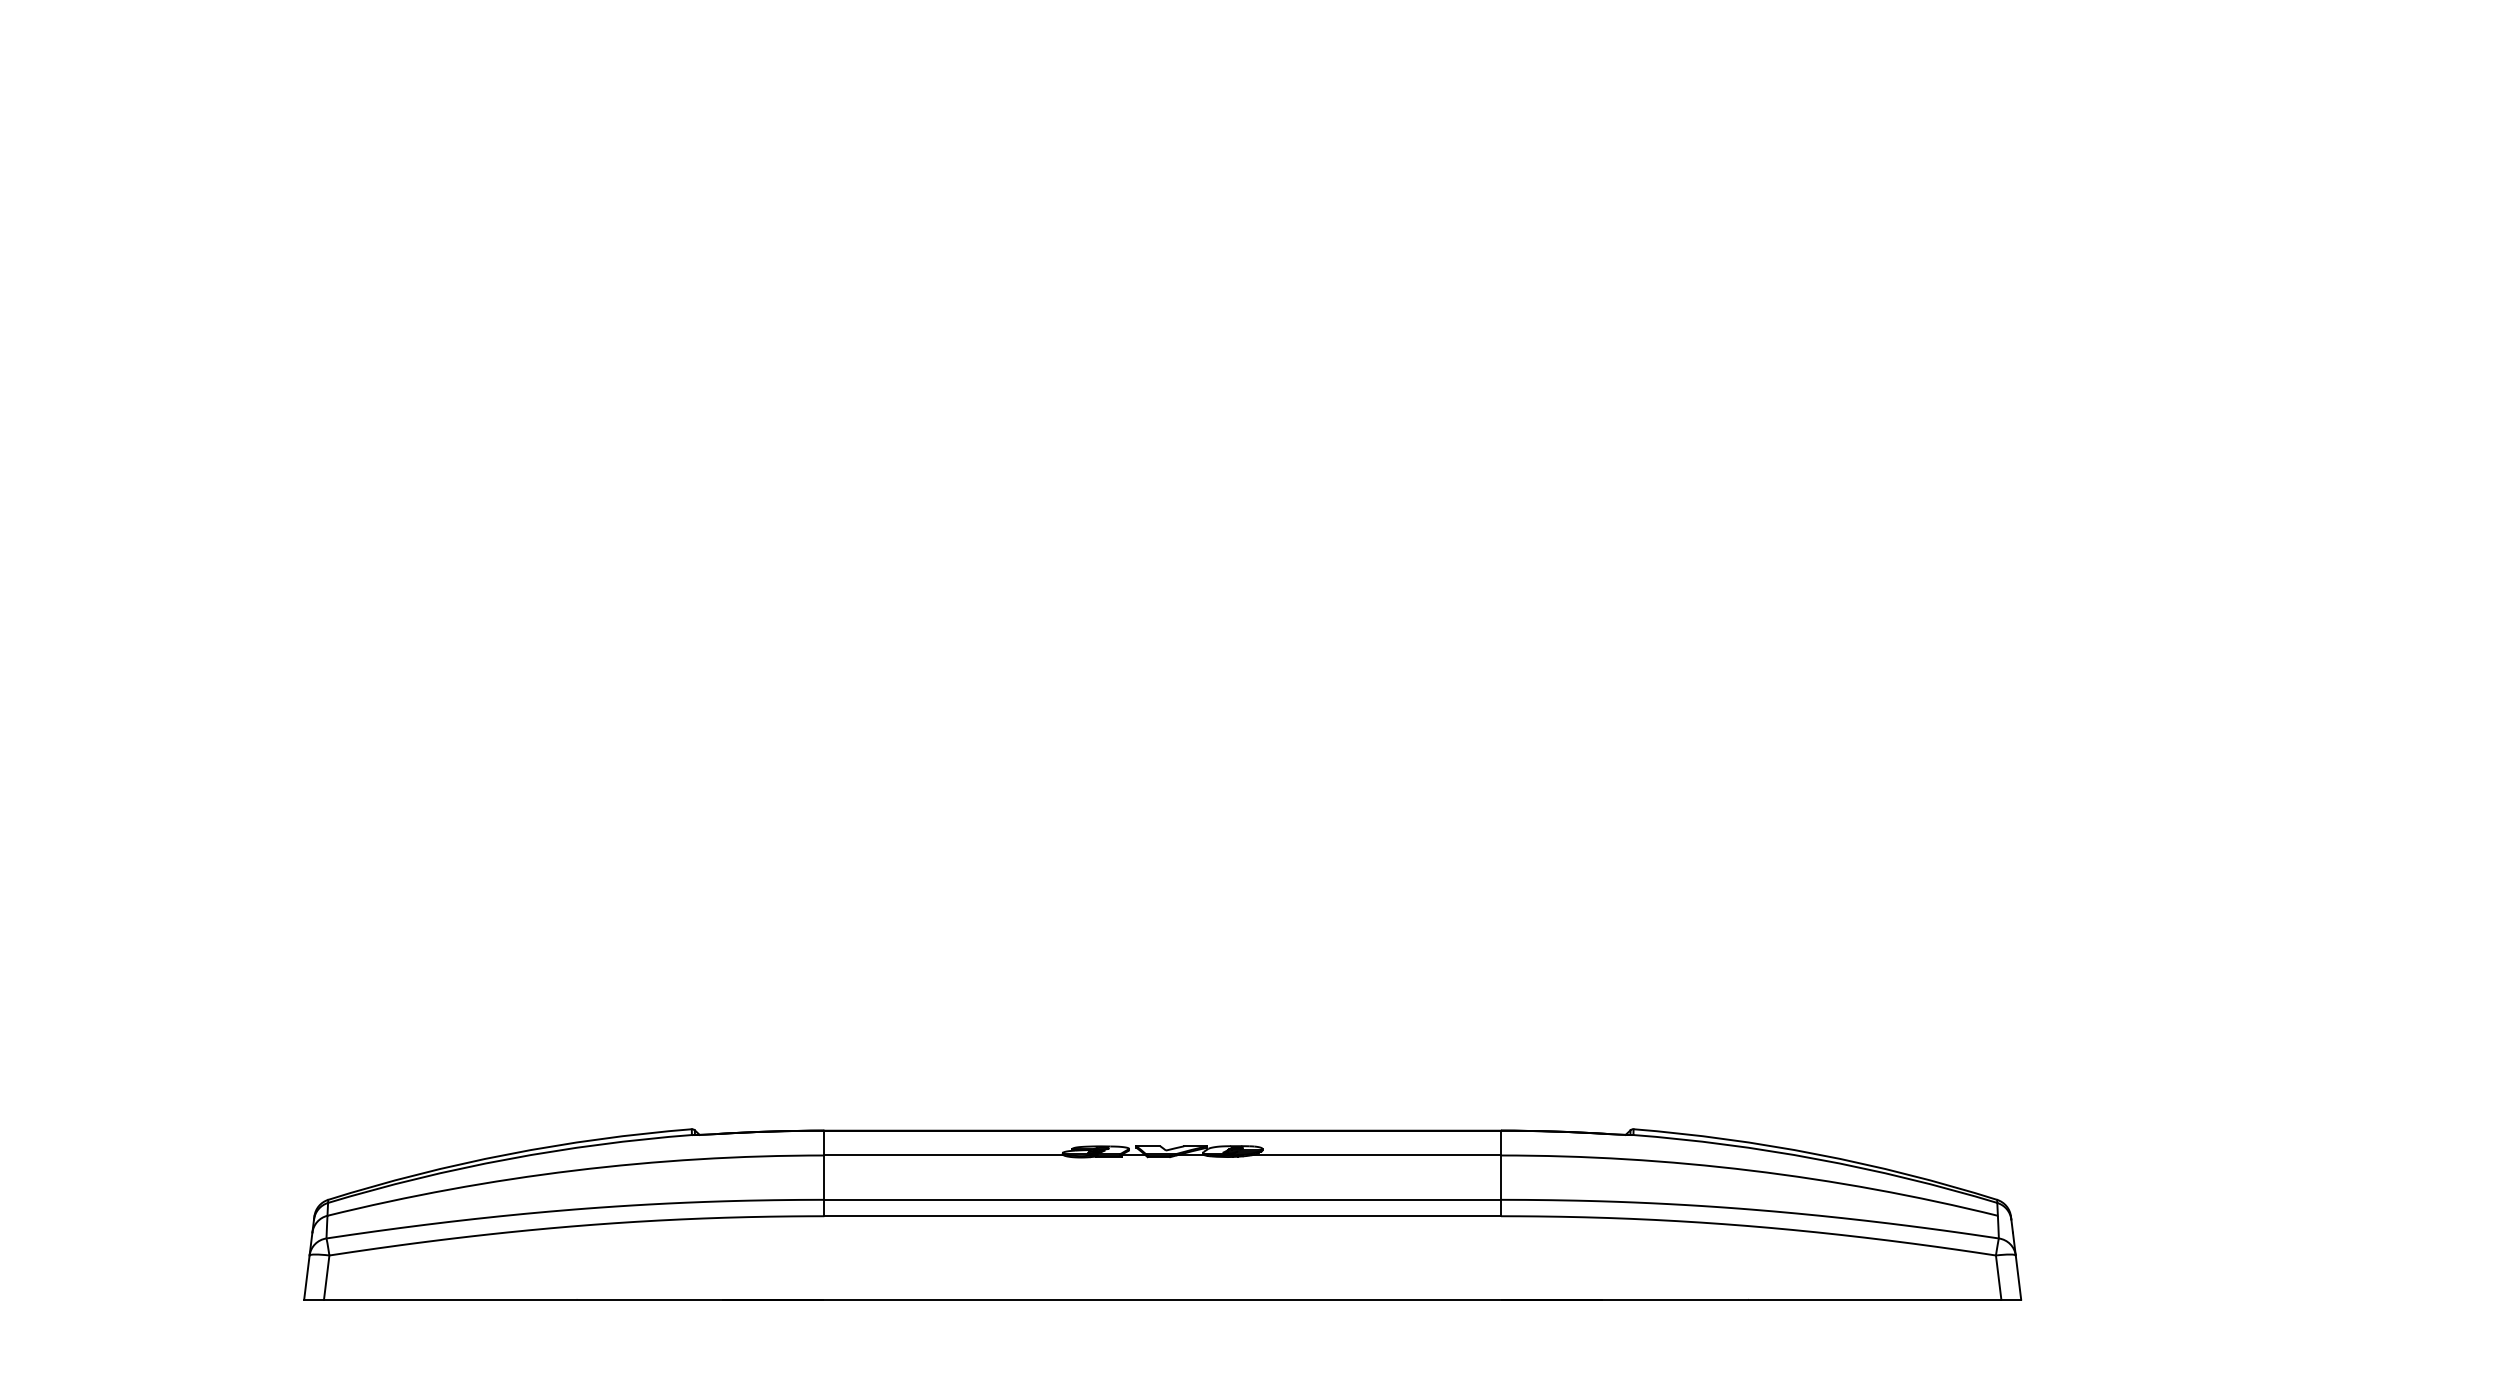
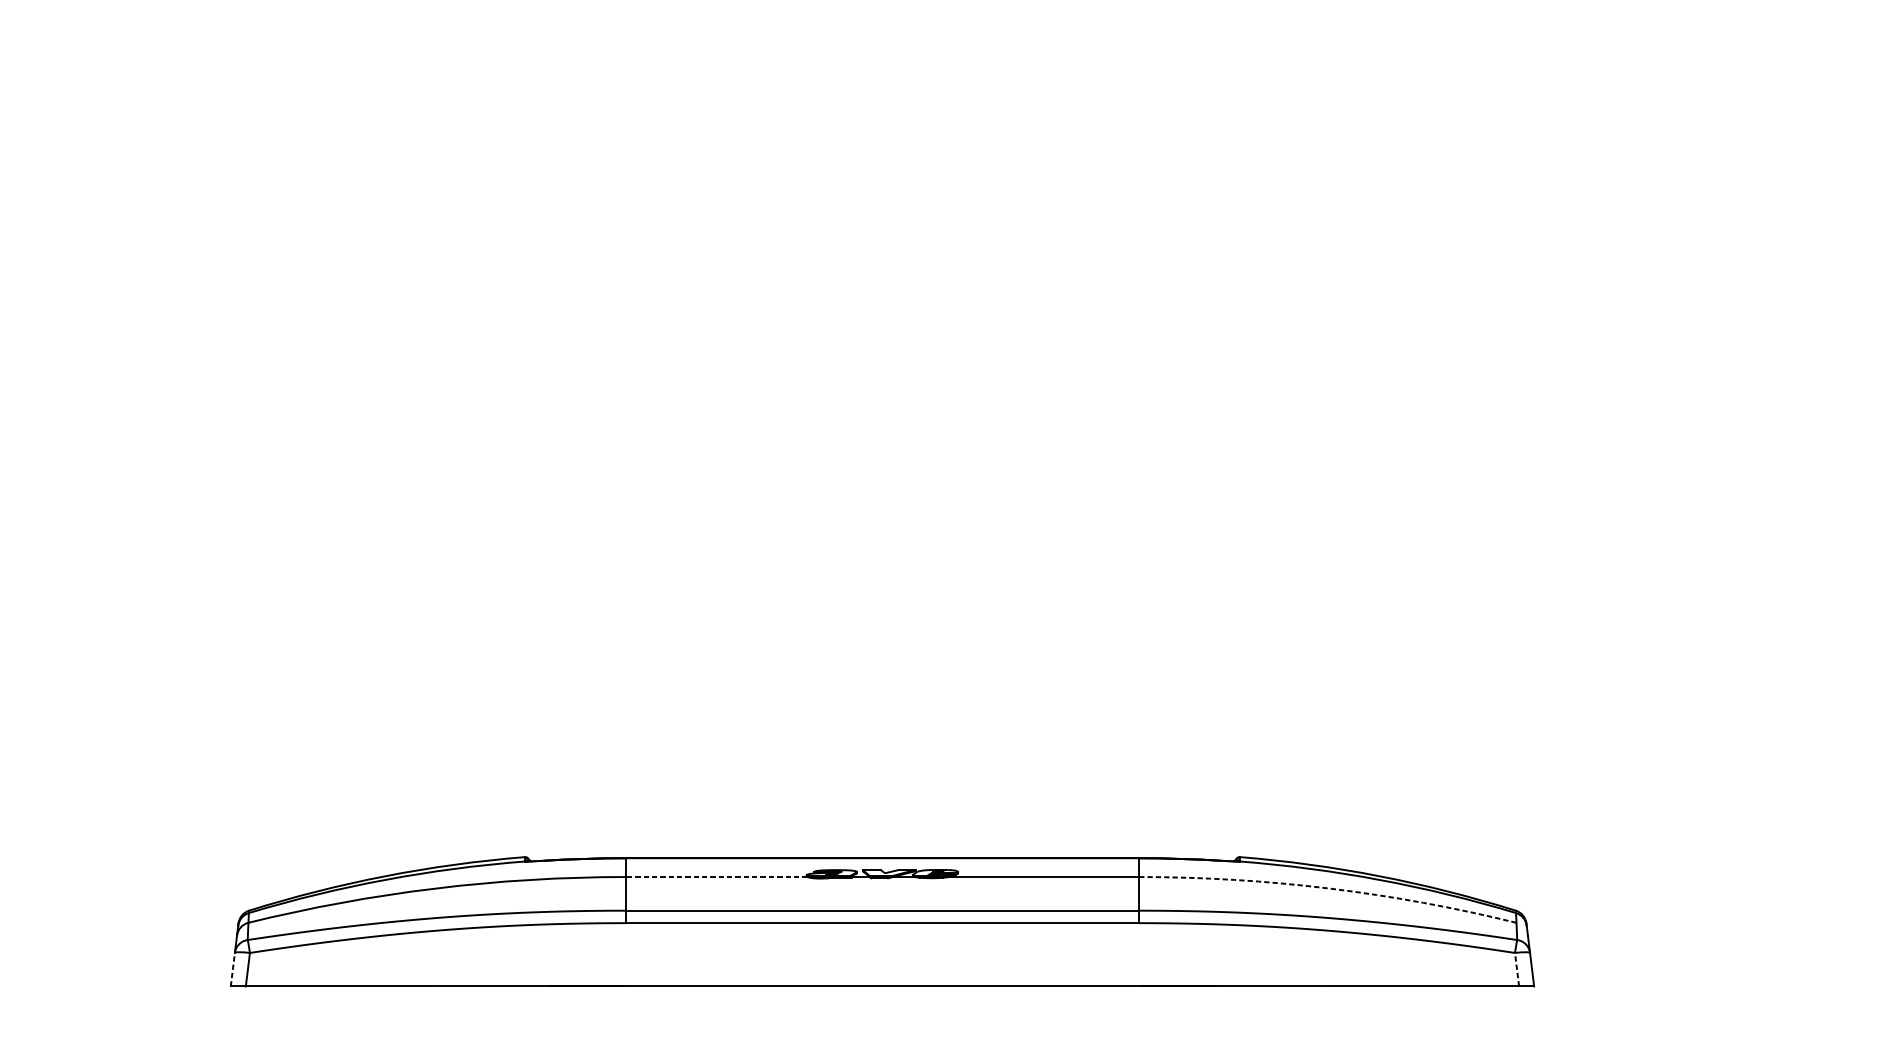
line: (944, 1155) -> (716, 877), solid -> dashed
arc: (1751, 1170) -> (1329, 888), solid -> dashed
line: (306, 1277) -> (232, 969), solid -> dashed
line: (1998, 1277) -> (1516, 969), solid -> dashed

